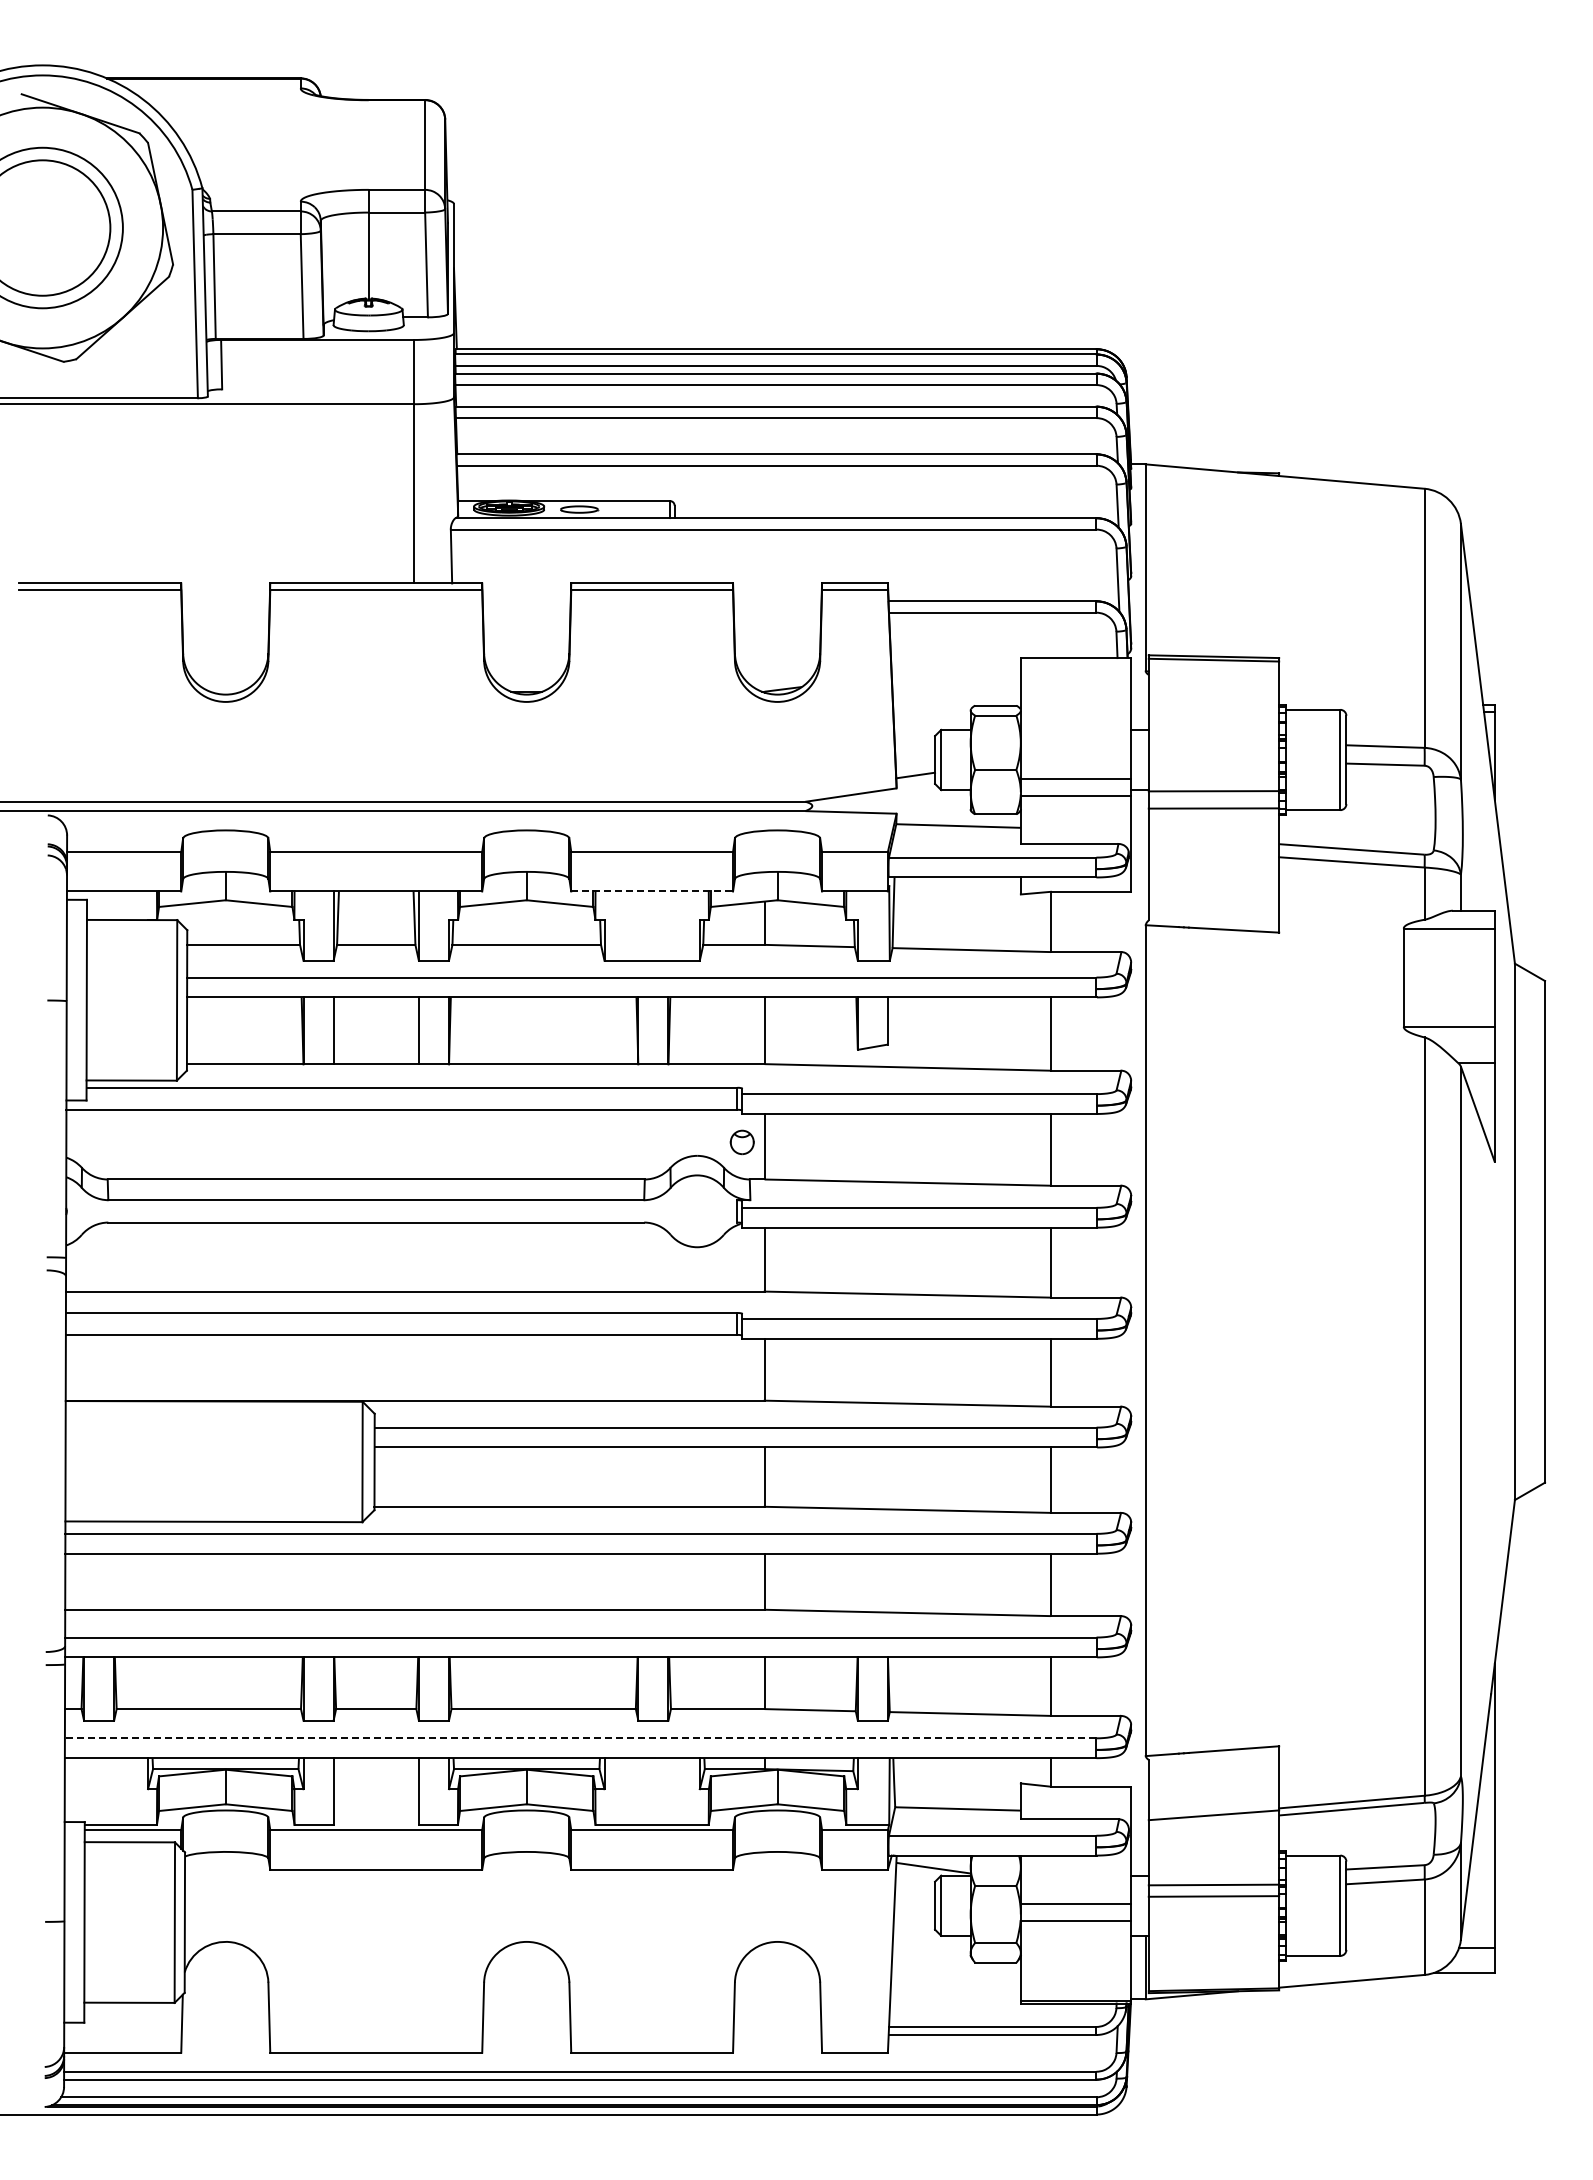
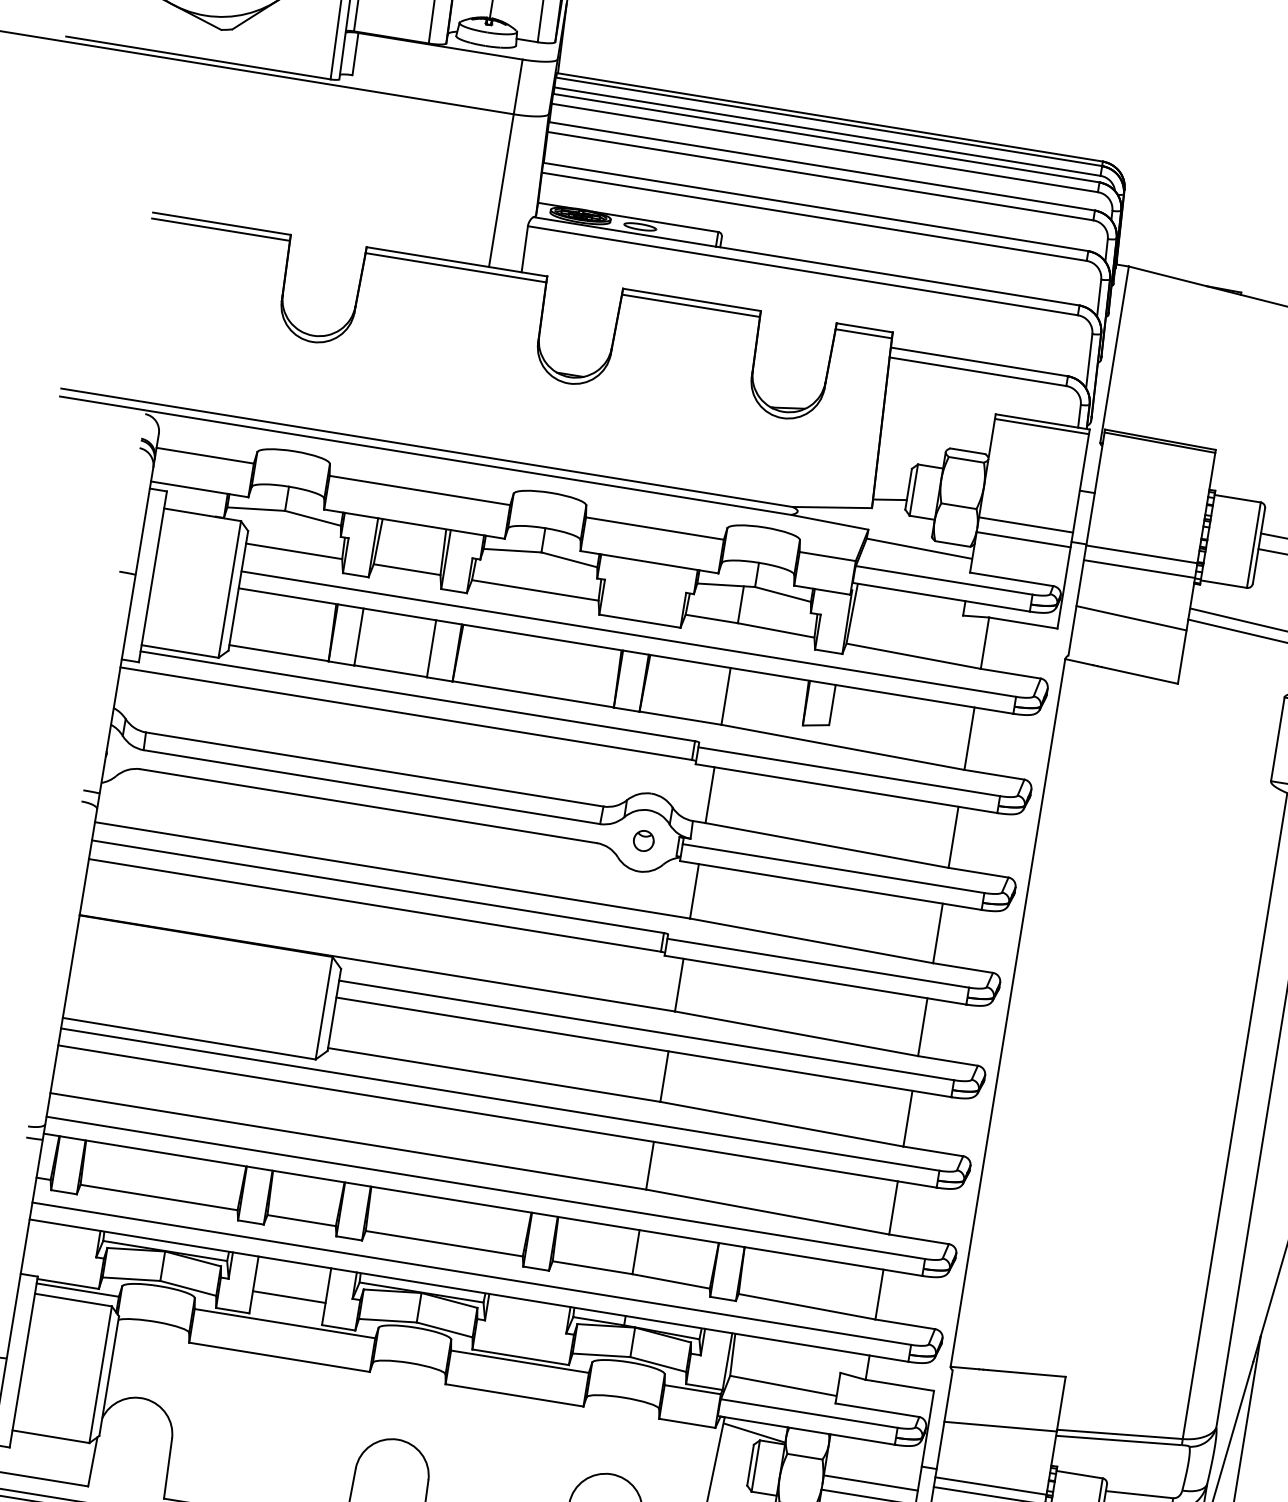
line: (1075, 663) -> (1041, 426), added
line: (1213, 865) -> (1131, 617), added
line: (652, 891) -> (649, 562), dashed -> solid
part: (741, 1142) -> (643, 840), moved
line: (580, 1738) -> (471, 1273), dashed -> solid
line: (375, 1798) -> (288, 1296), added

